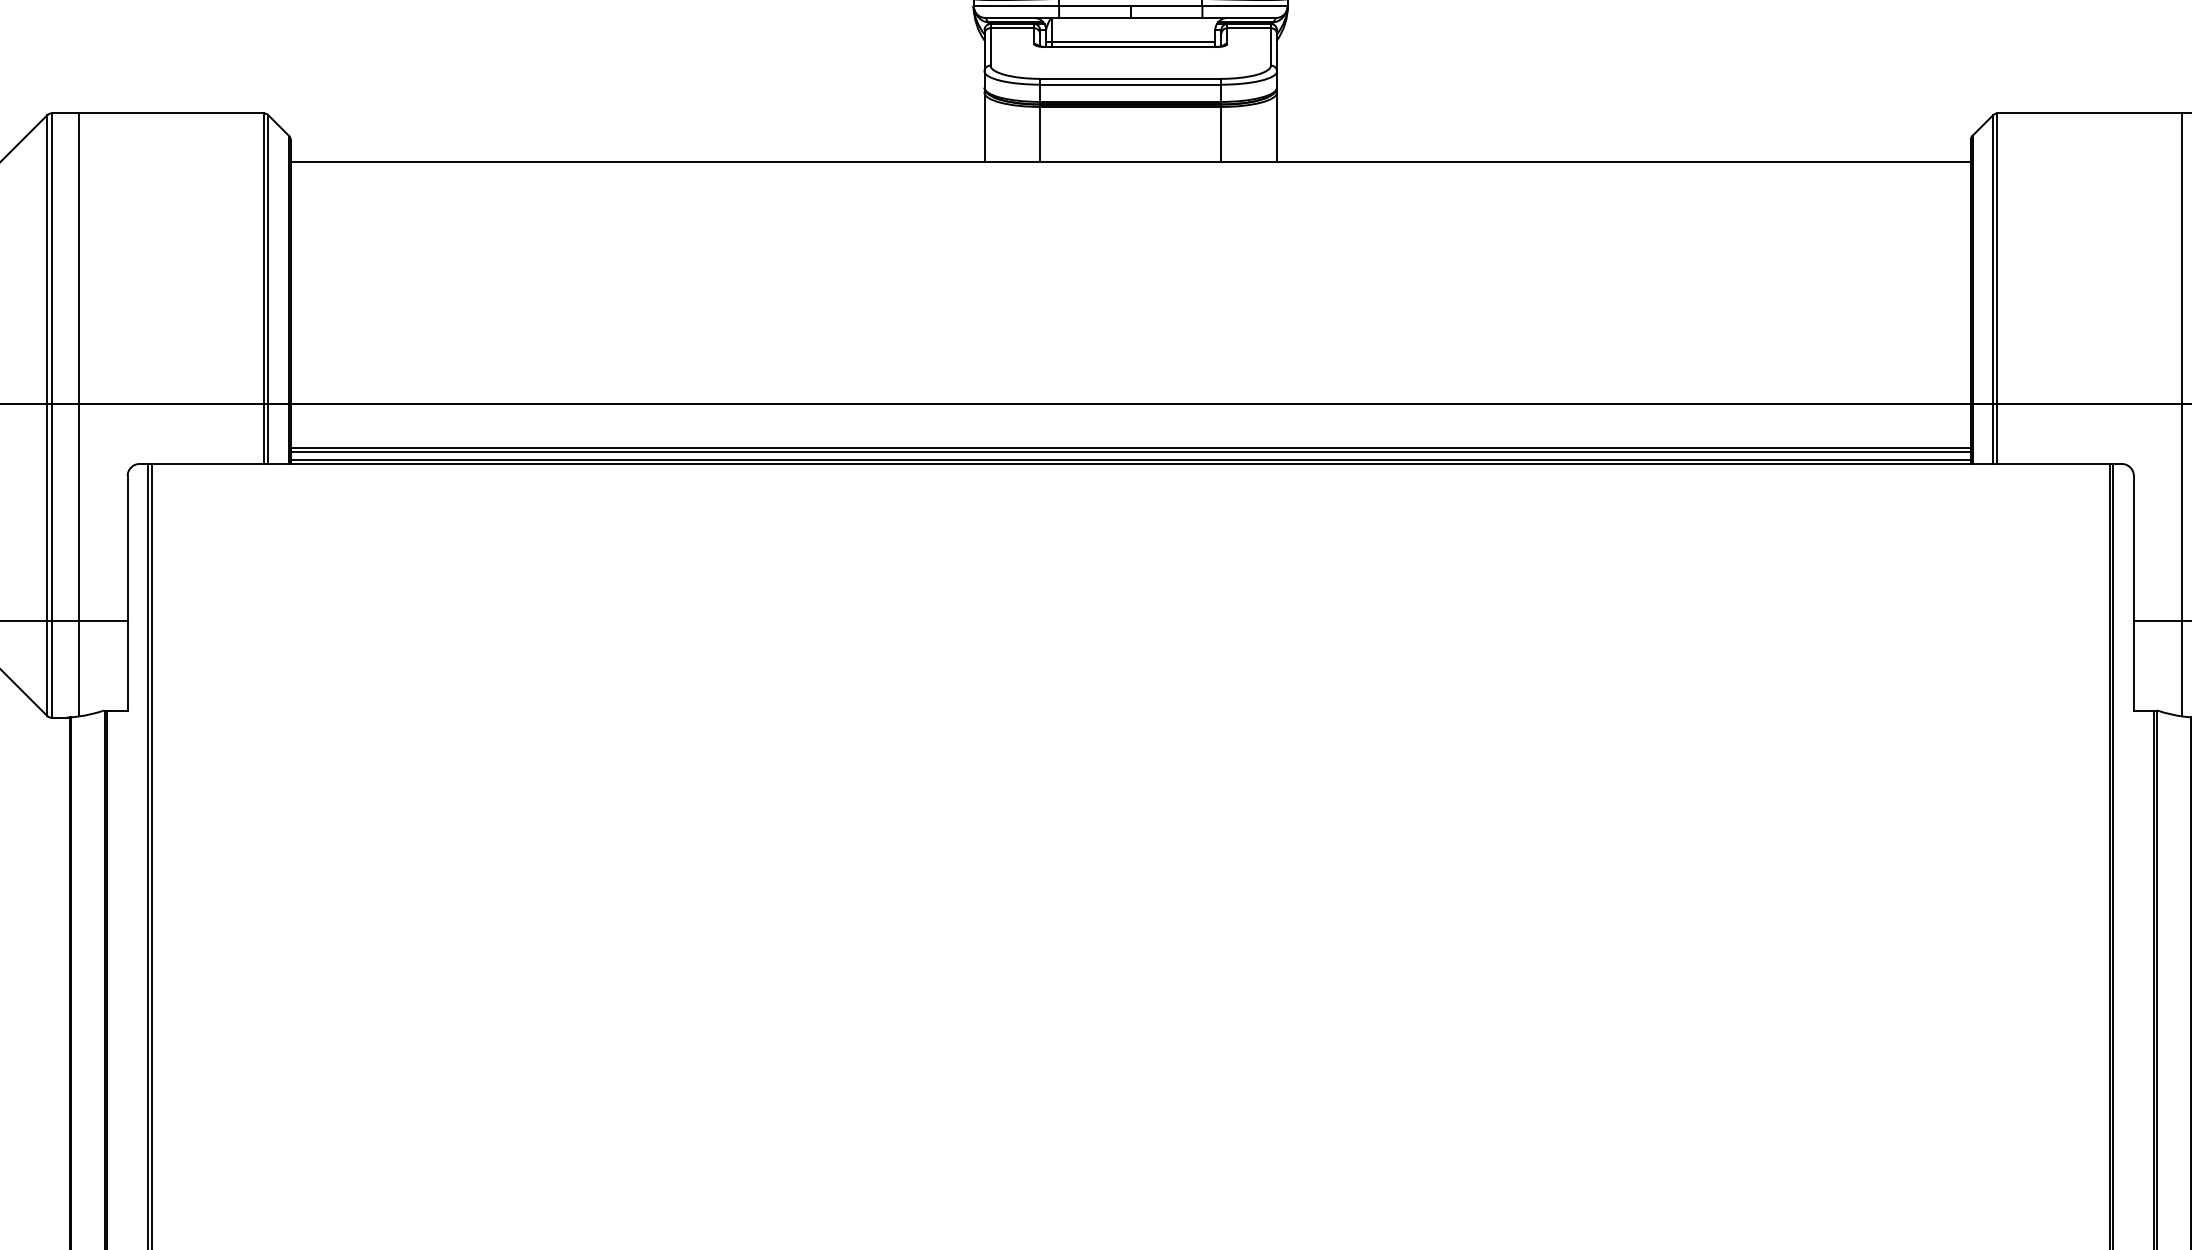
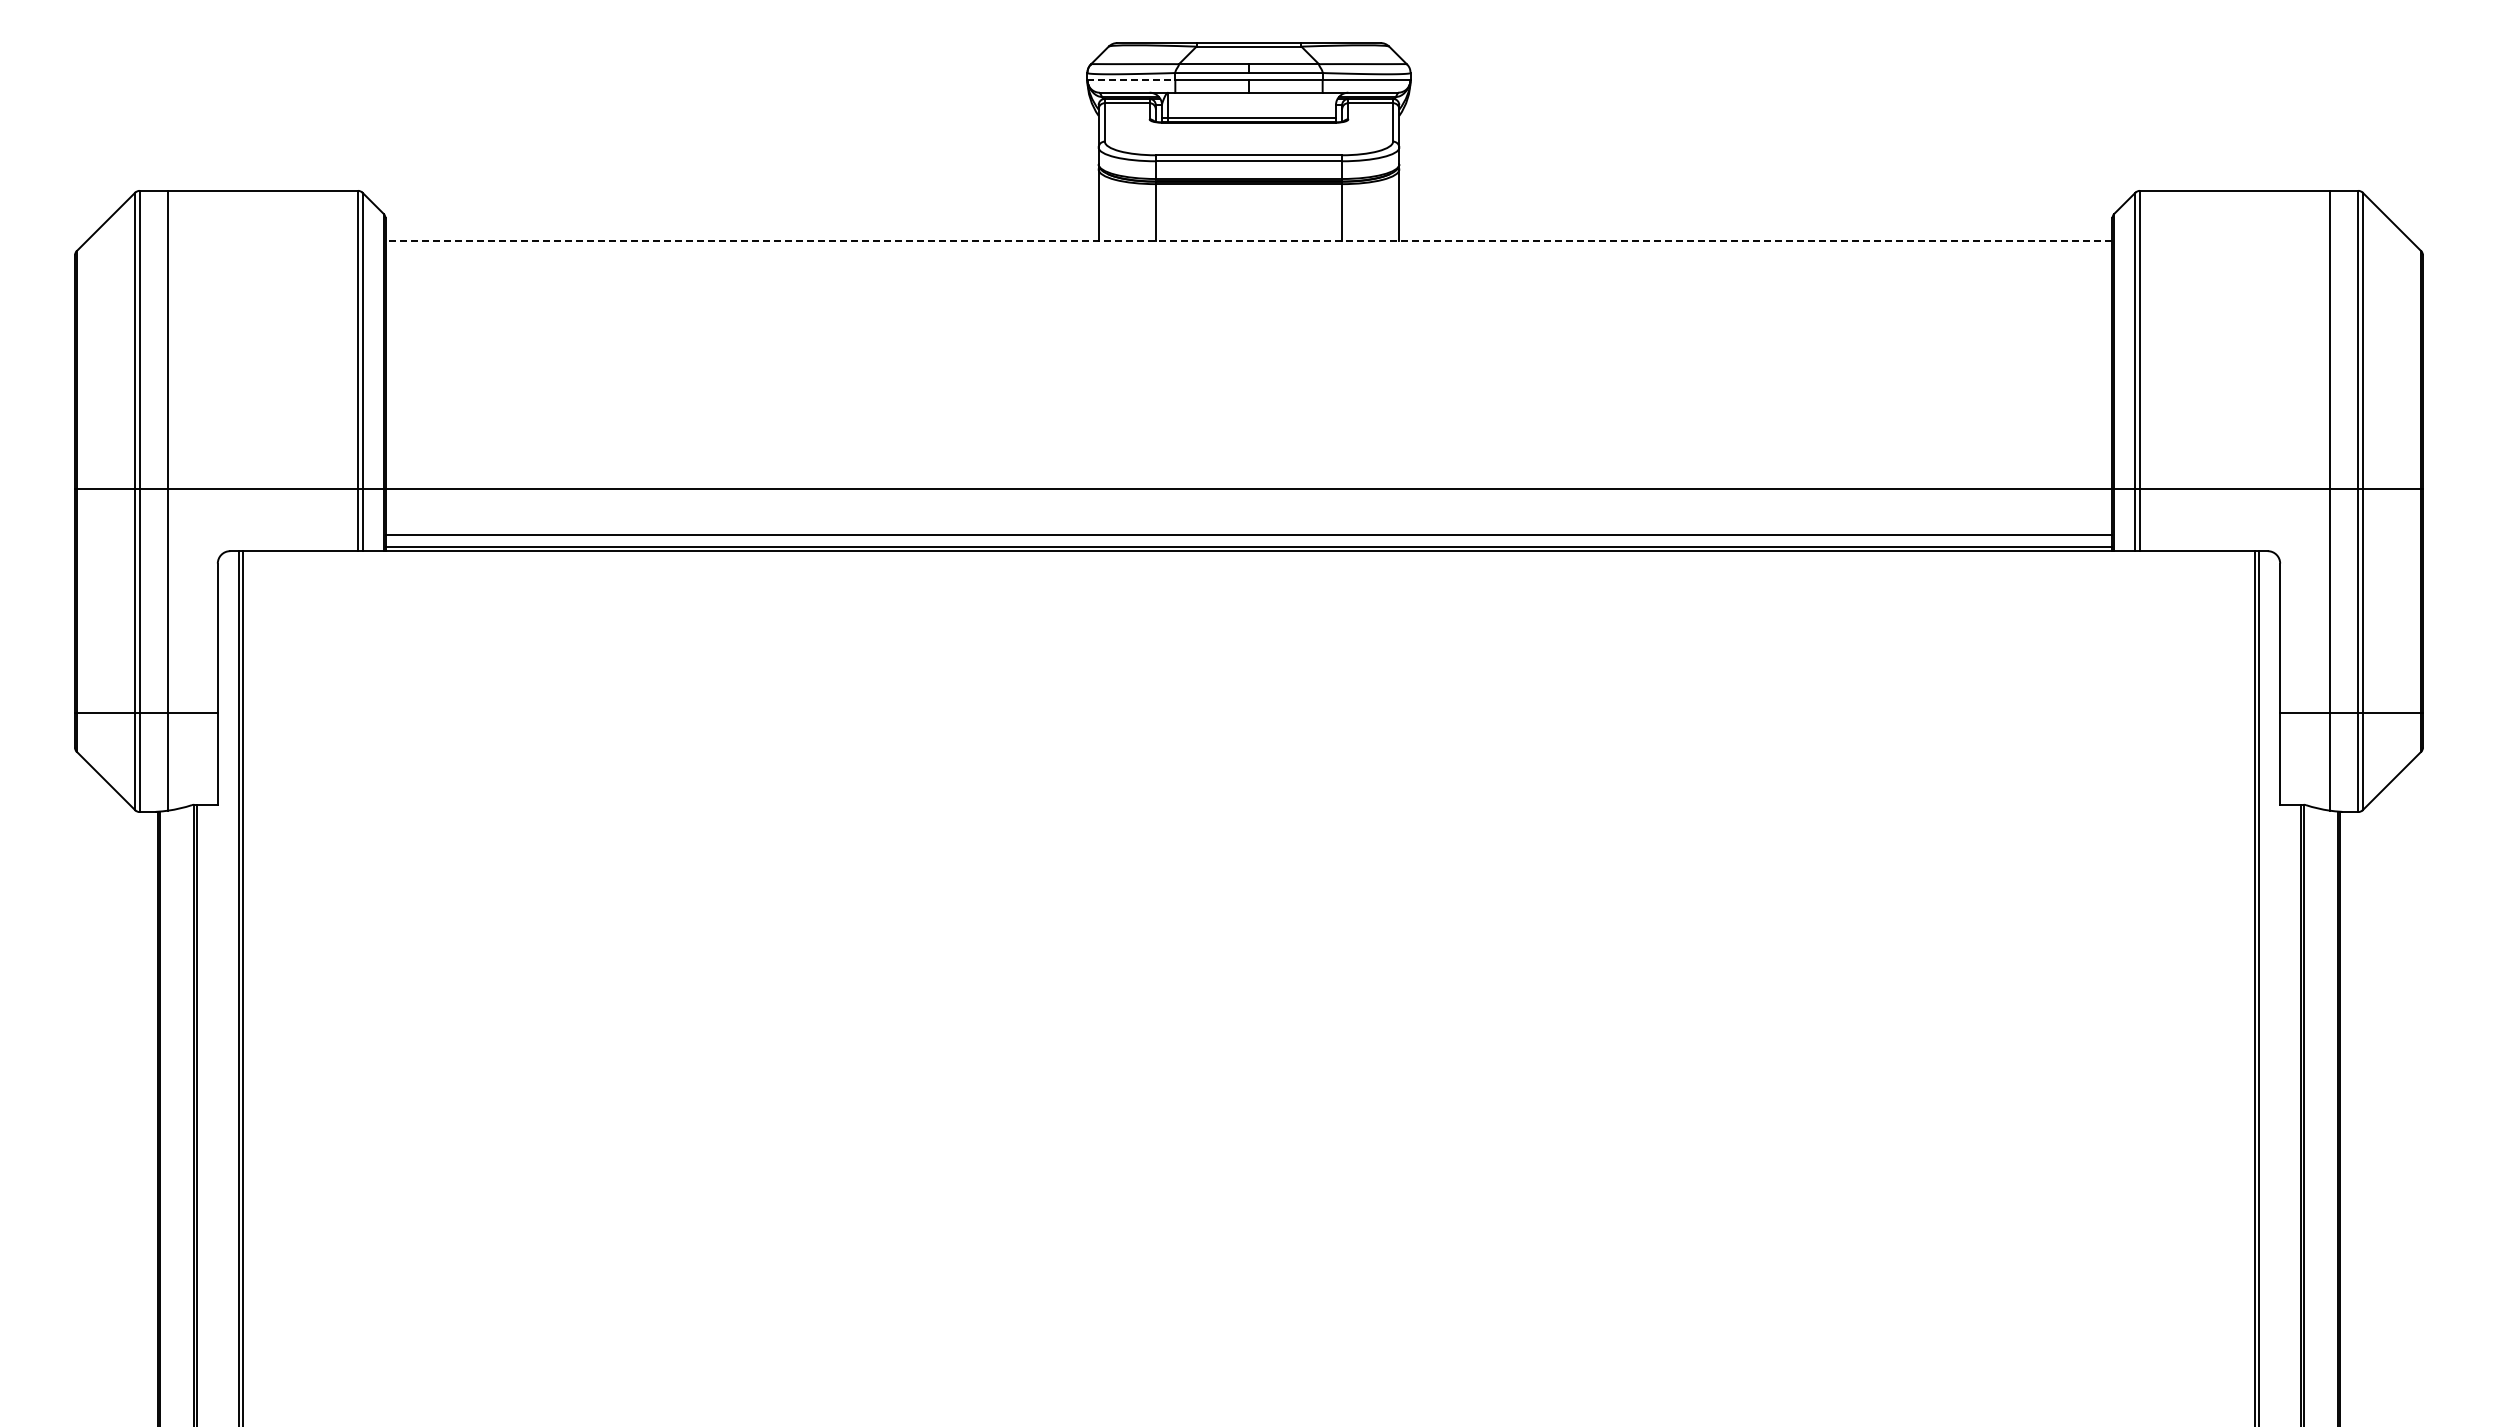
line: (1016, 6) -> (1131, 80), solid -> dashed
line: (1130, 161) -> (1248, 240), solid -> dashed
line: (1130, 451) -> (1248, 538), removed

